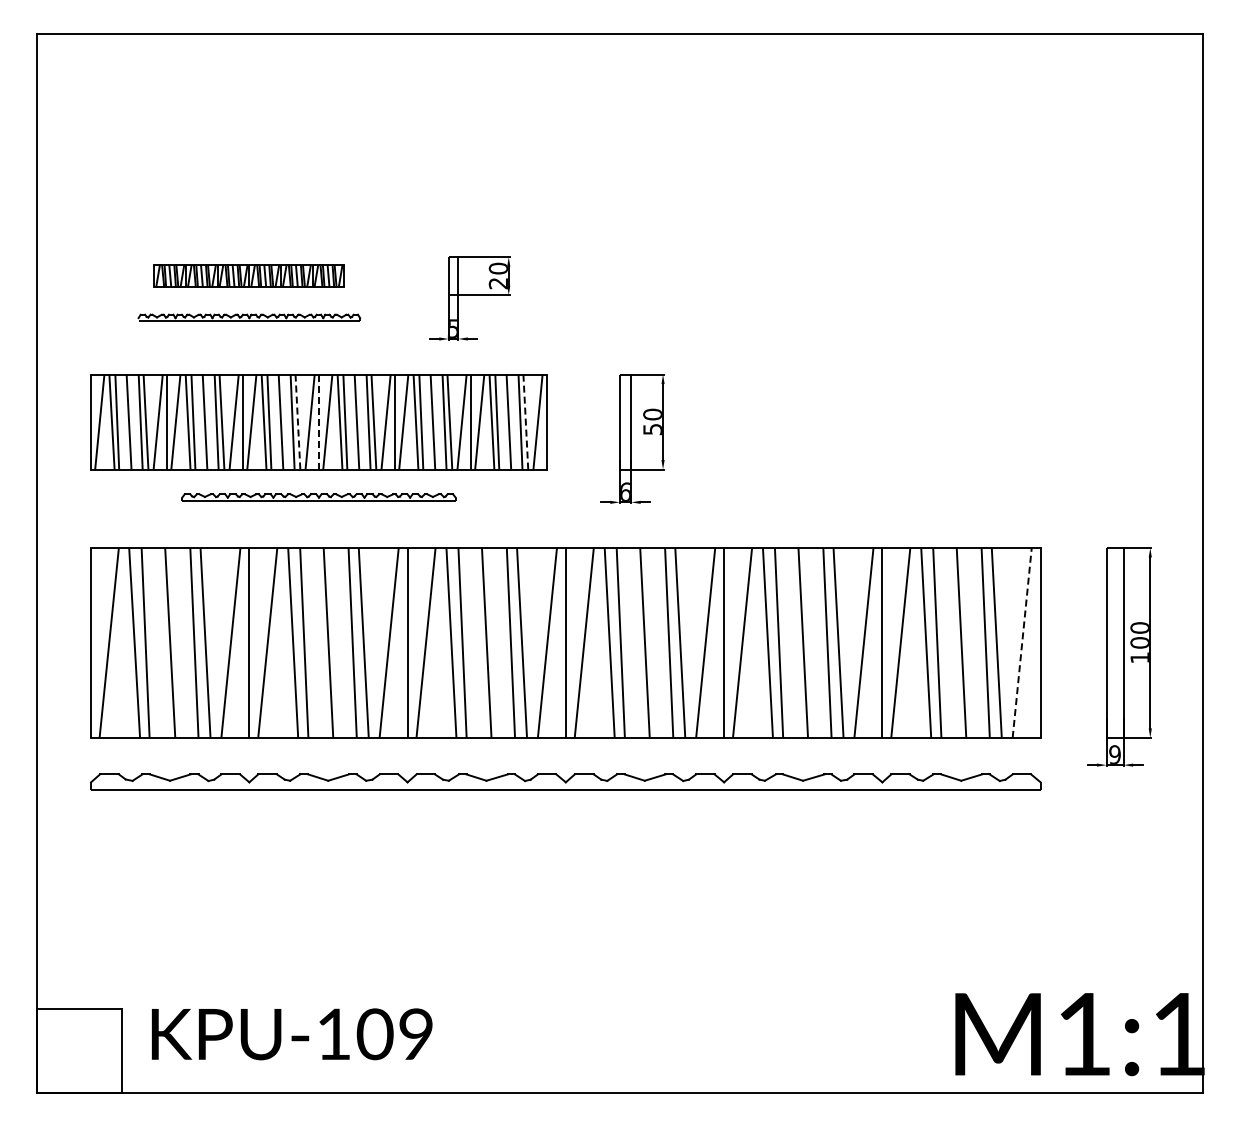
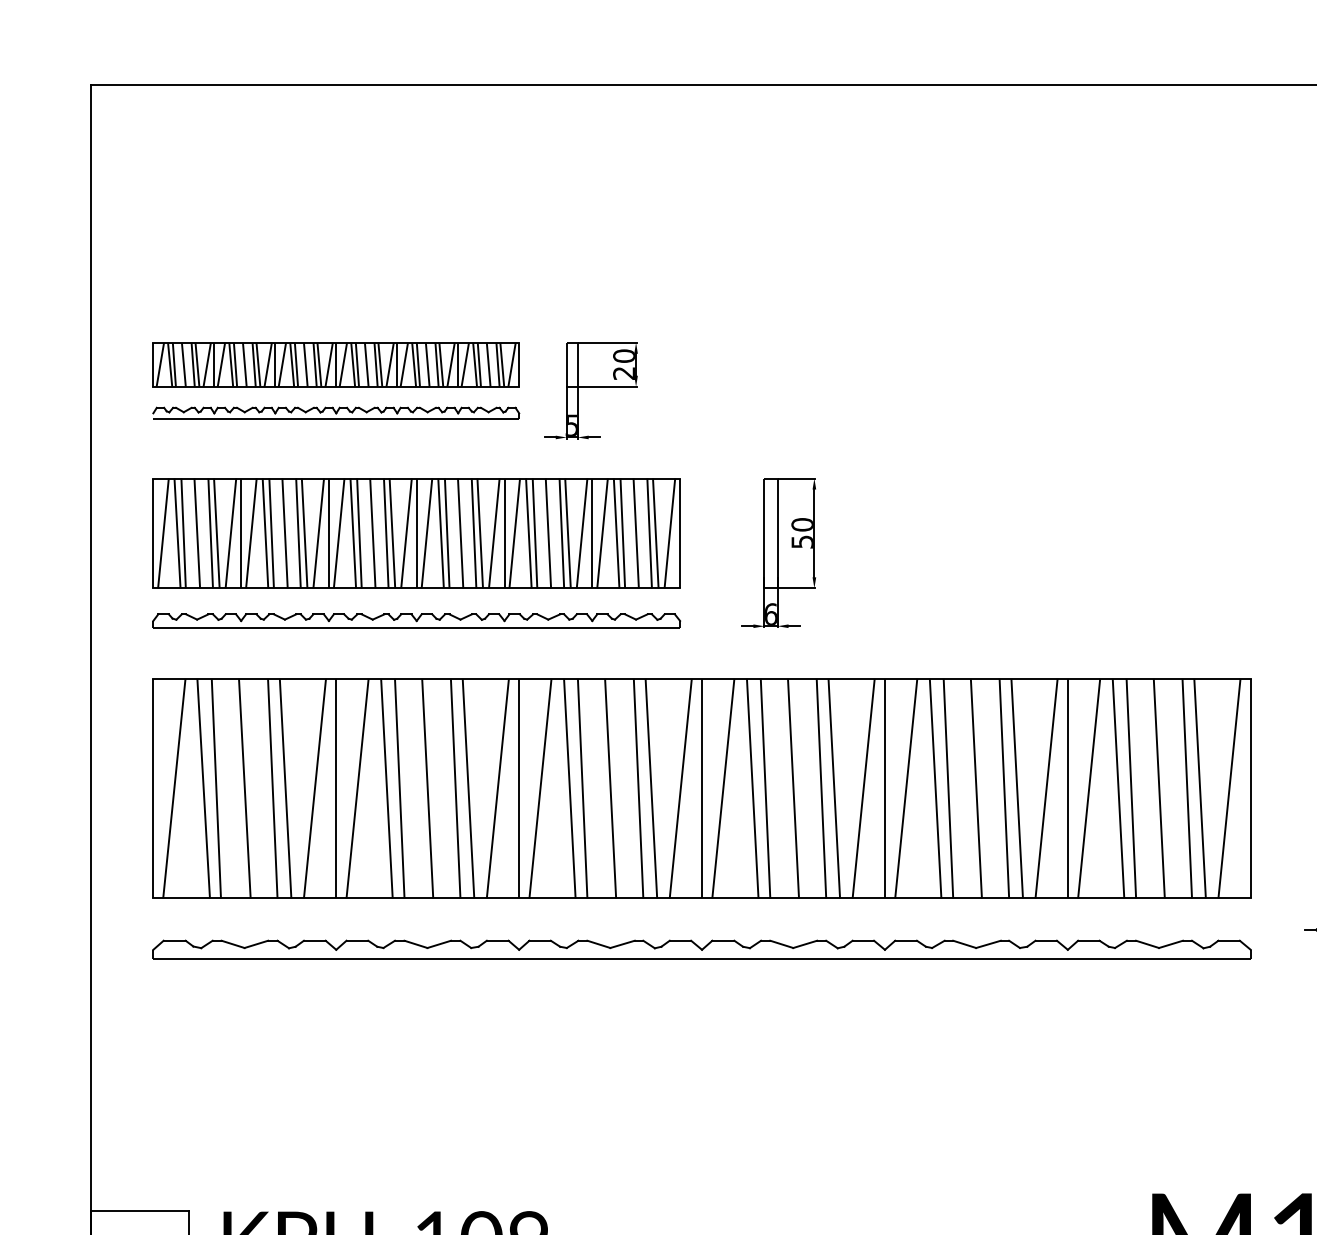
part: (249, 275) -> (336, 364), size x1.67
part: (249, 317) -> (336, 412), size x1.43
line: (297, 422) -> (391, 533), dashed -> solid
line: (318, 422) -> (416, 533), dashed -> solid
line: (525, 422) -> (655, 533), dashed -> solid
part: (318, 497) -> (416, 620), size x1.67
line: (1022, 642) -> (1229, 788), dashed -> solid

